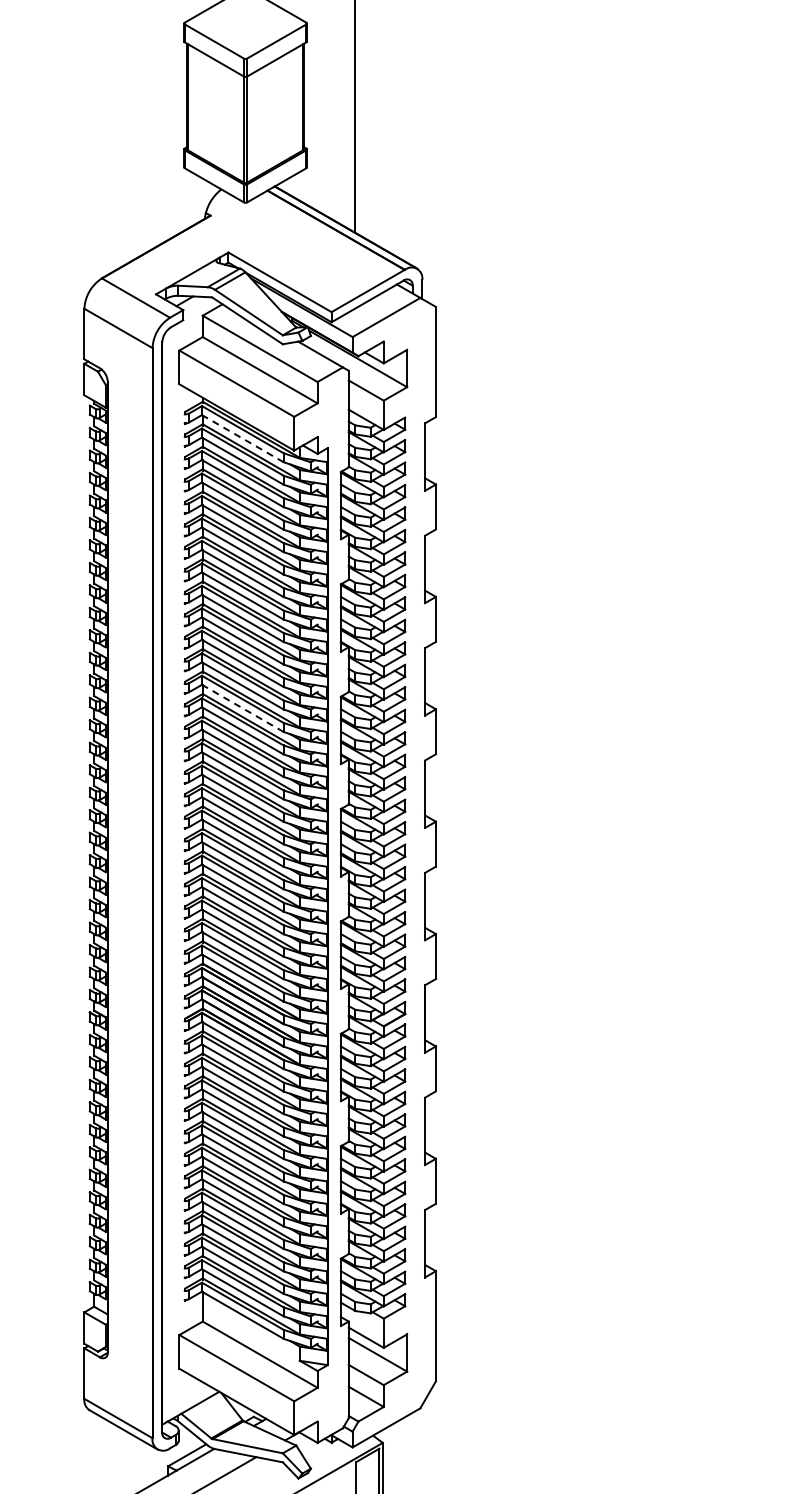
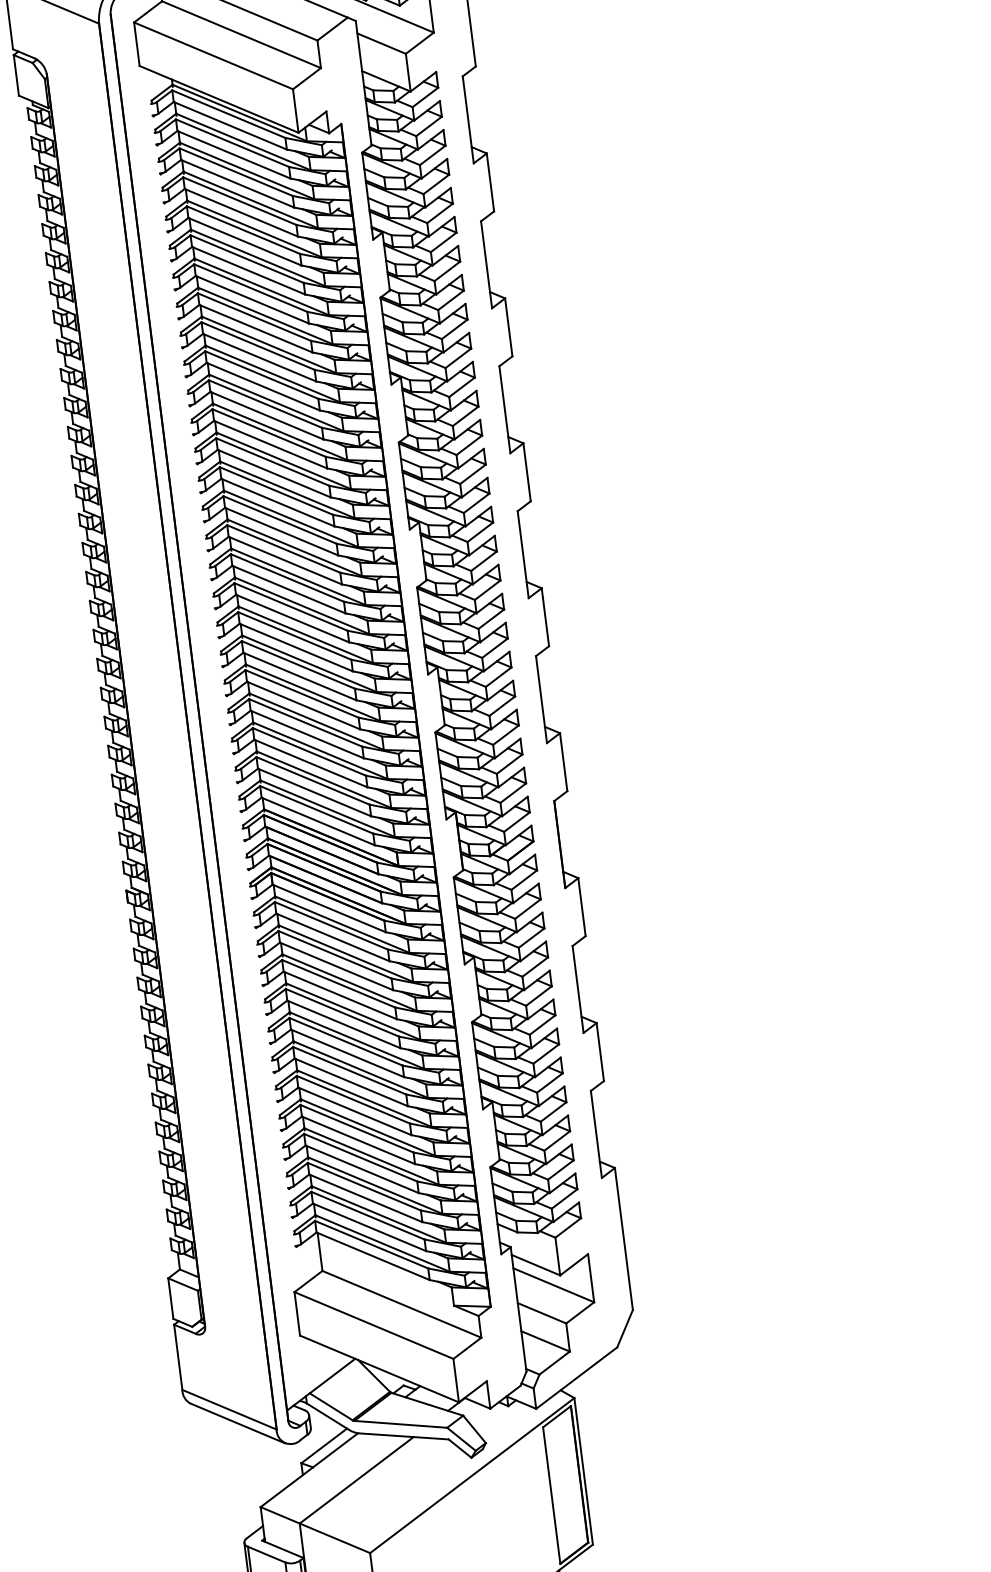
line: (242, 438) -> (229, 125), dashed -> solid
line: (242, 708) -> (273, 473), dashed -> solid

